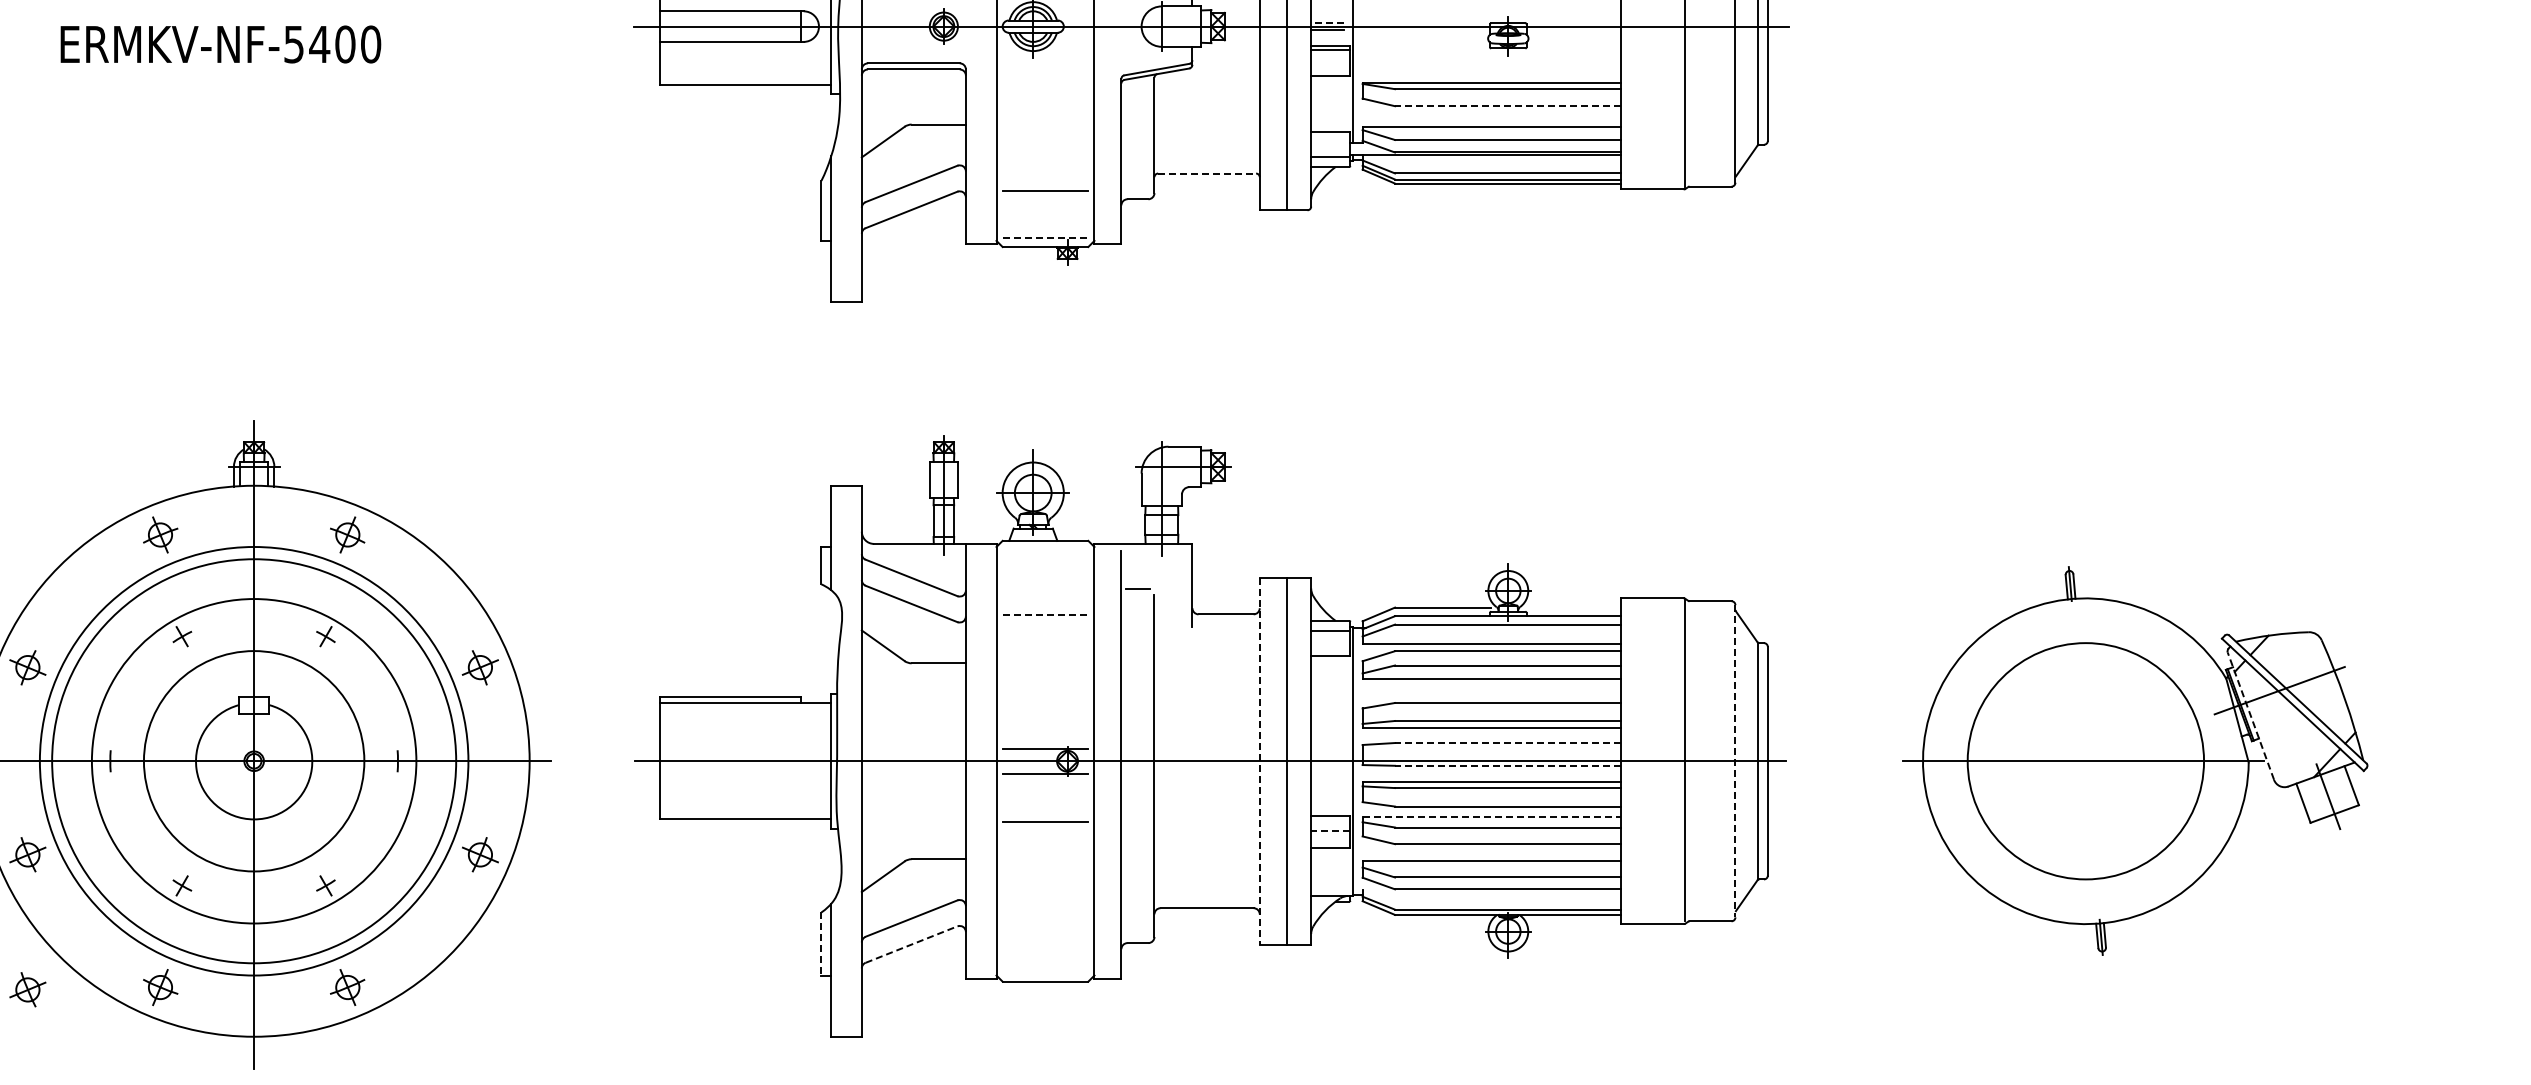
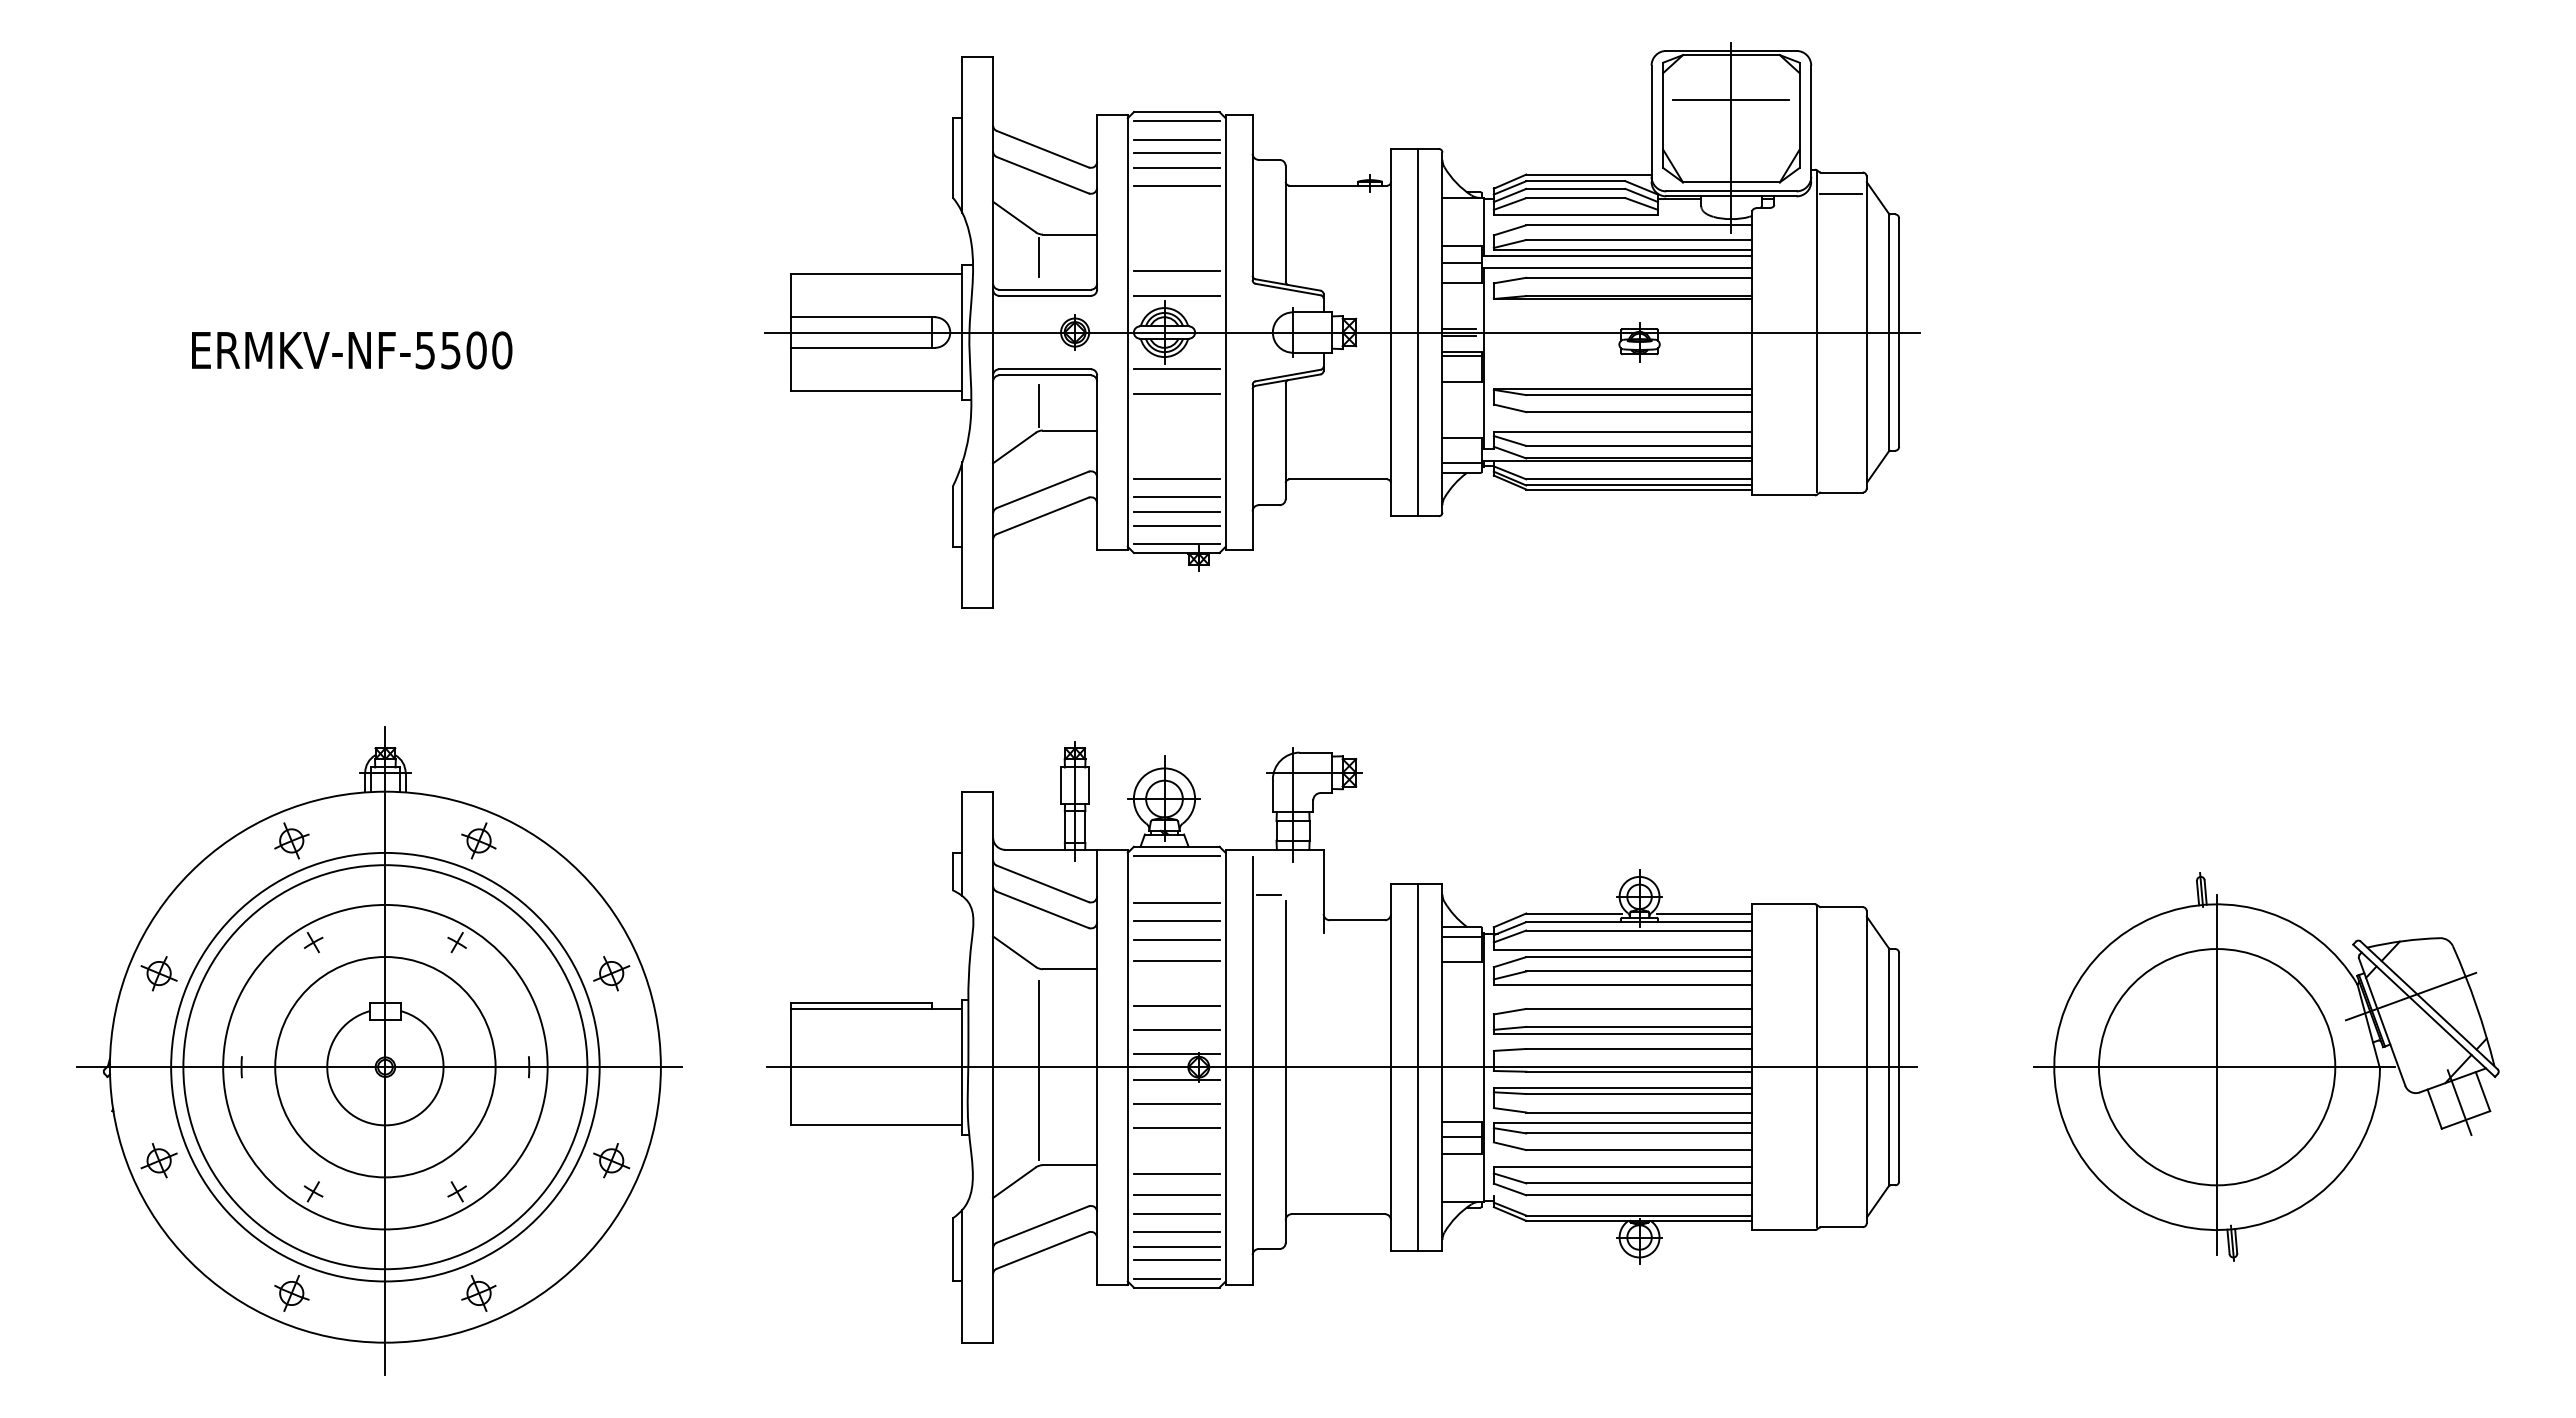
line: (1327, 22) -> (1458, 328), dashed -> solid
text: (319, 44) -> (450, 350), ERMKV-NF-5400 -> ERMKV-NF-5500
line: (1045, 63) -> (1176, 369), added
line: (1045, 87) -> (1176, 393), added
line: (908, 99) -> (1039, 405), added
line: (1508, 106) -> (1639, 412), dashed -> solid
line: (1045, 173) -> (1176, 479), added
line: (1207, 173) -> (1338, 479), dashed -> solid
line: (1045, 206) -> (1176, 512), added
line: (1045, 219) -> (1176, 525), added
line: (1045, 238) -> (1176, 544), dashed -> solid
line: (1045, 549) -> (1176, 855), added
line: (1045, 596) -> (1176, 902), added
line: (1573, 607) -> (1704, 913), added
line: (1045, 614) -> (1176, 920), dashed -> solid
line: (1045, 633) -> (1176, 939), added
line: (1045, 654) -> (1176, 960), added
line: (1045, 699) -> (1176, 1005), added
line: (2251, 716) -> (2382, 1022), dashed -> solid
line: (1045, 724) -> (1176, 1030), added
line: (1508, 742) -> (1639, 1048), dashed -> solid
line: (1260, 761) -> (1391, 1067), dashed -> solid
line: (1735, 761) -> (1866, 1067), dashed -> solid
line: (908, 763) -> (1039, 1069), added
line: (1508, 765) -> (1639, 1071), dashed -> solid
line: (2086, 768) -> (2217, 1074), added
line: (1045, 798) -> (1176, 1104), added
line: (1492, 817) -> (1623, 1123), dashed -> solid
line: (1331, 830) -> (1462, 1136), dashed -> solid
line: (1045, 867) -> (1176, 1173), added
line: (1045, 888) -> (1176, 1194), added
line: (1045, 907) -> (1176, 1213), added
line: (1045, 925) -> (1176, 1231), added
line: (1045, 941) -> (1176, 1247), added
line: (821, 943) -> (952, 1249), dashed -> solid
line: (912, 944) -> (1043, 1250), dashed -> solid
line: (1045, 954) -> (1176, 1260), added
line: (1045, 972) -> (1176, 1278), added
part: (27, 989) -> (158, 1295), removed

